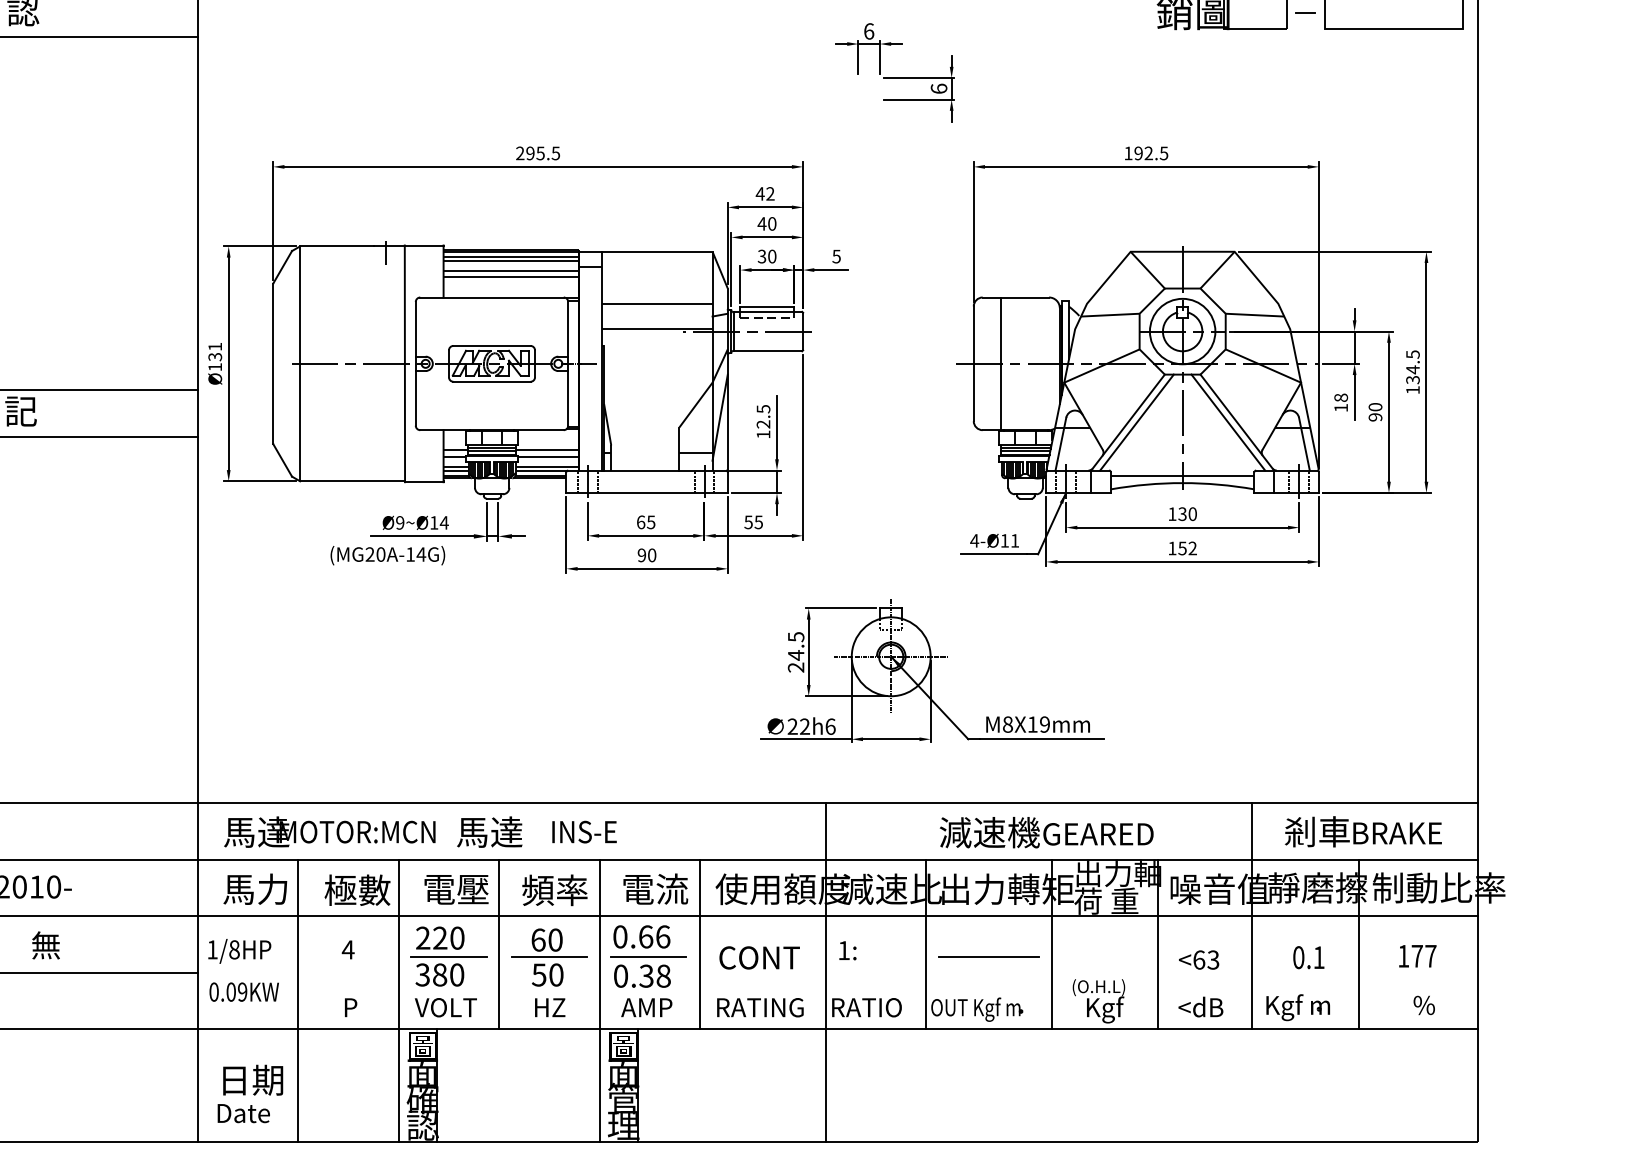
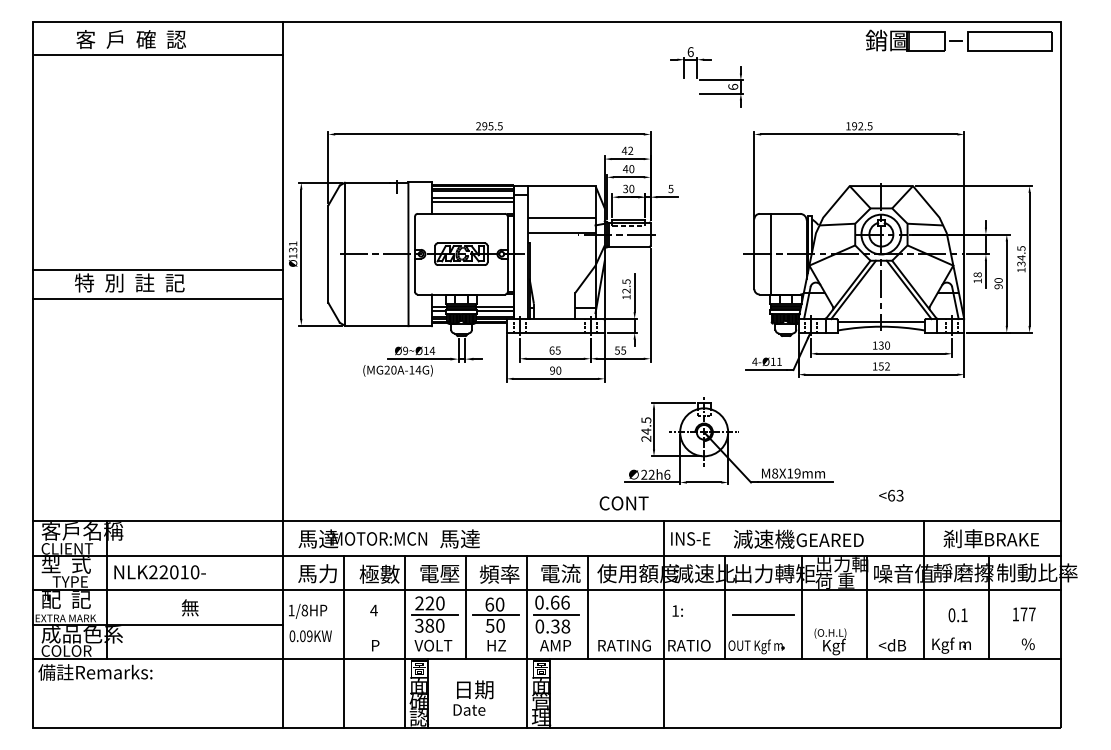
text: (584, 831) -> (690, 538), moved
text: (758, 958) -> (623, 503), moved
text: (1199, 959) -> (891, 495), moved
text: (250, 1092) -> (473, 697), moved

